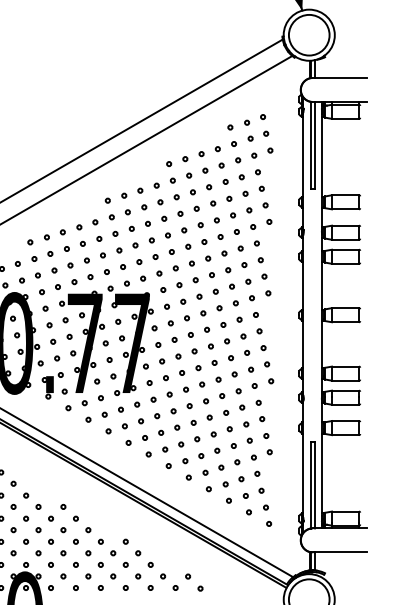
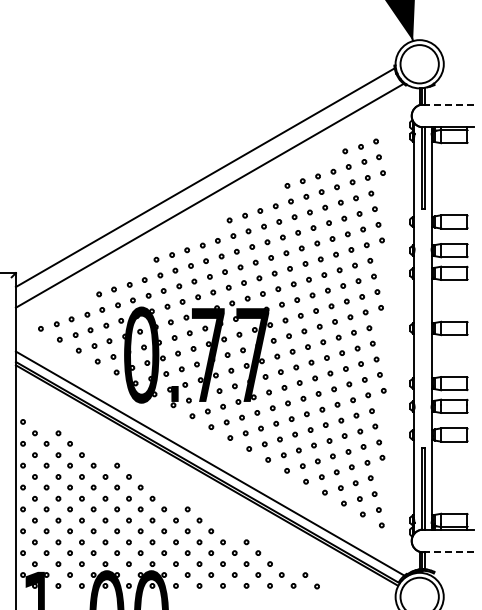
line: (338, 77) -> (447, 104), solid -> dashed
line: (339, 552) -> (448, 552), solid -> dashed

